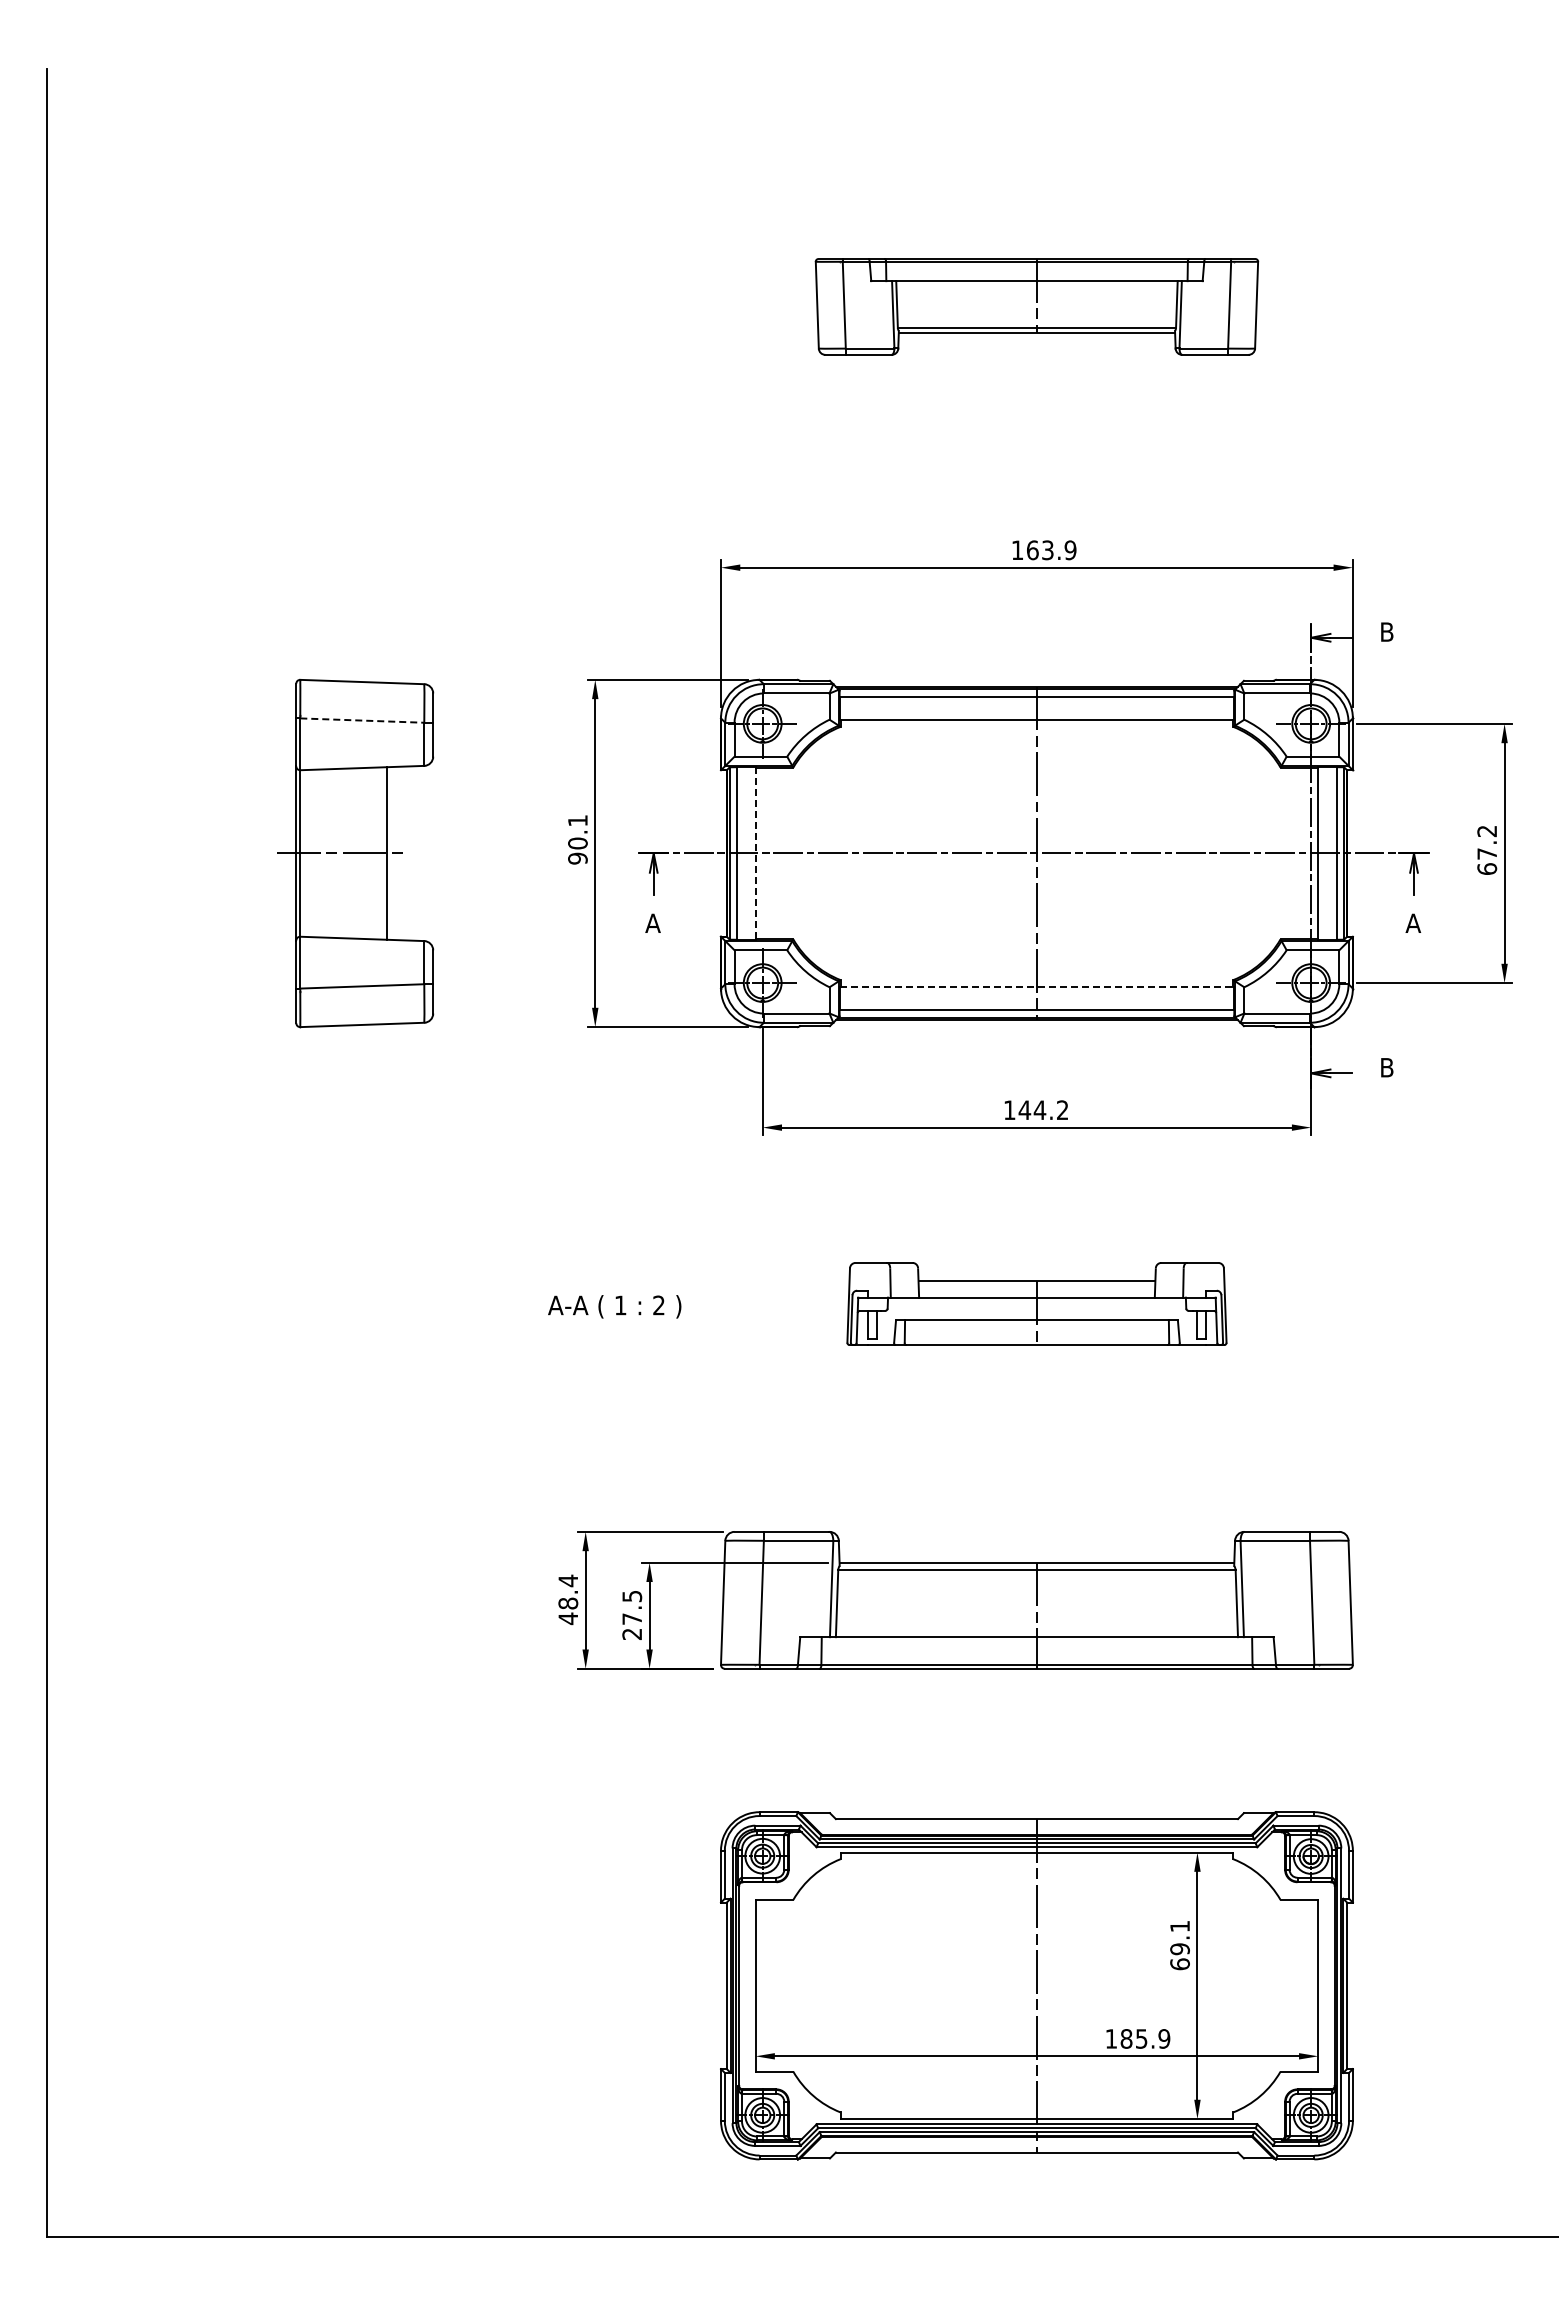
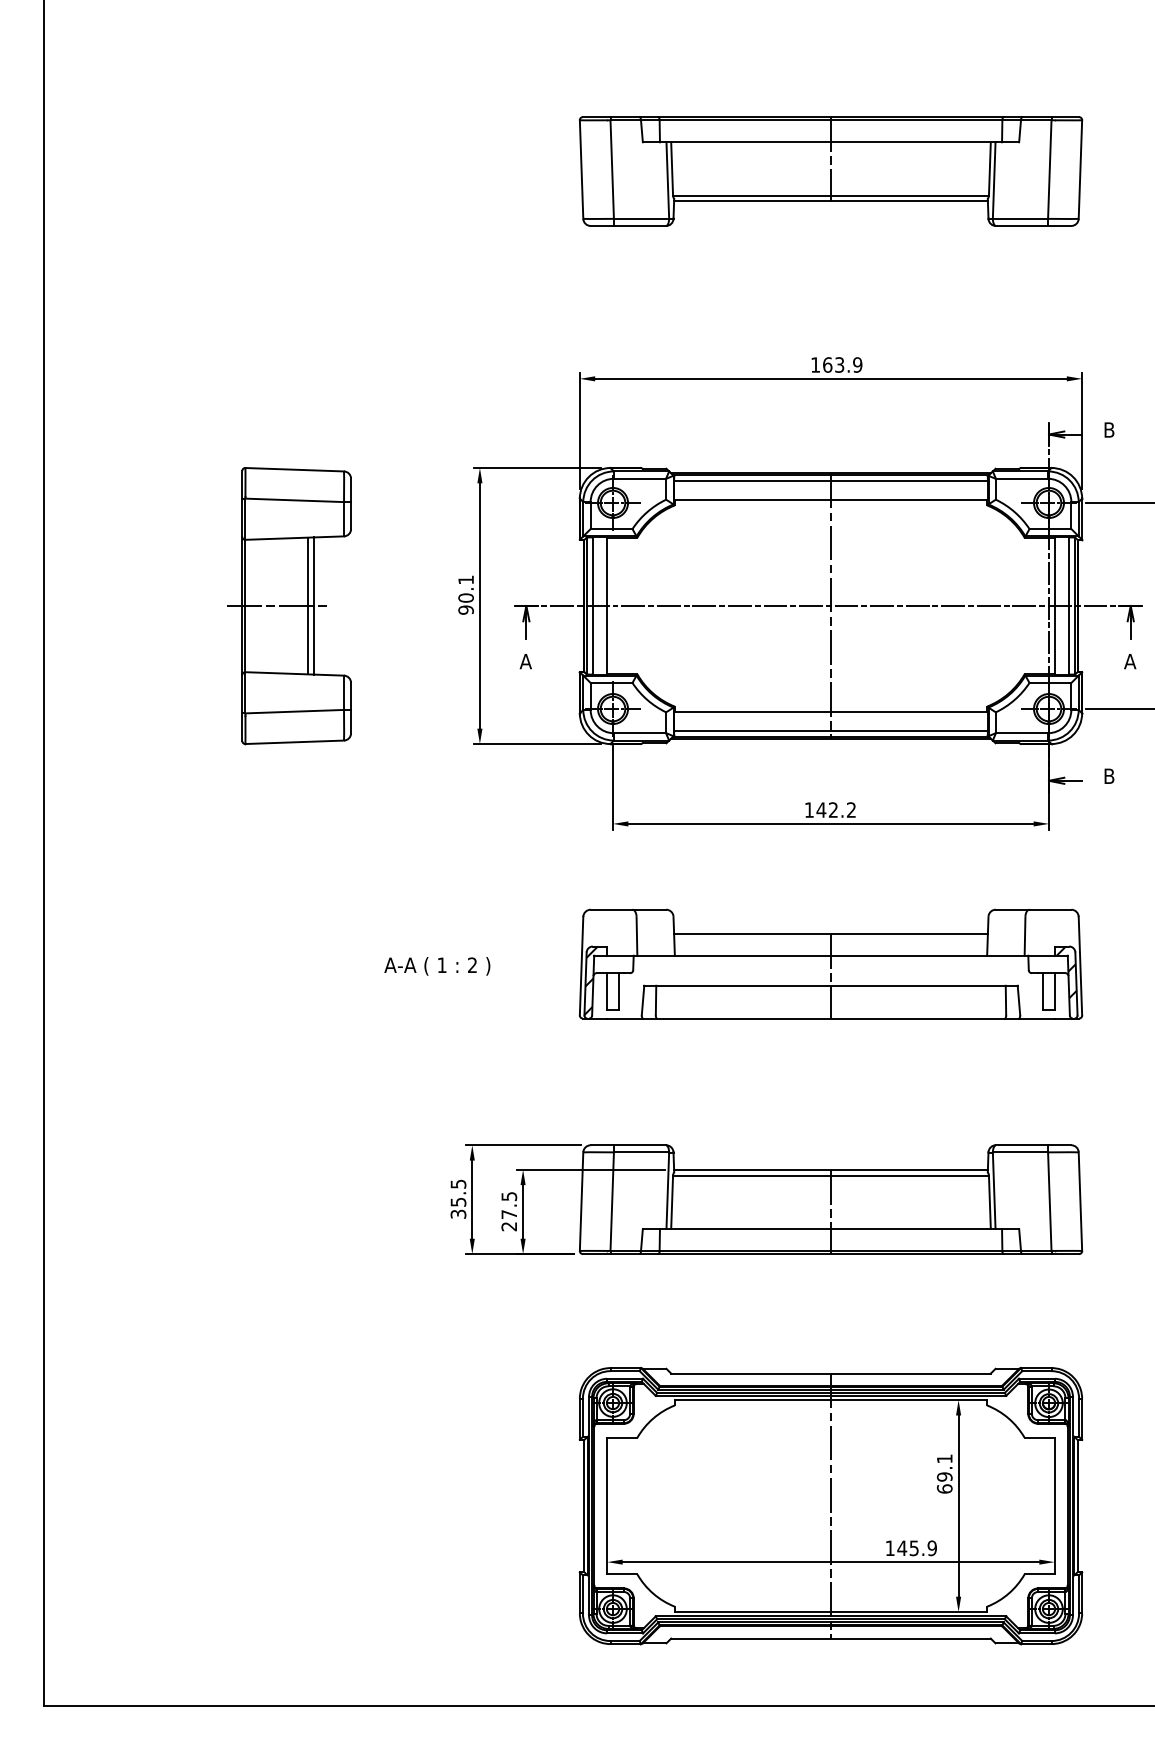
part: (1036, 306) -> (830, 171), size x1.43
line: (362, 720) -> (294, 500), dashed -> solid
line: (379, 853) -> (308, 606), added
line: (755, 853) -> (607, 606), dashed -> solid
line: (1037, 986) -> (831, 711), dashed -> solid
text: (1039, 1109) -> (833, 809), 144.2 -> 142.2
part: (1036, 1303) -> (830, 963), size x1.67
text: (614, 1306) -> (437, 966), moved
text: (568, 1599) -> (458, 1199), 48.4 -> 35.5
text: (1126, 2038) -> (902, 1547), 185.9 -> 145.9

